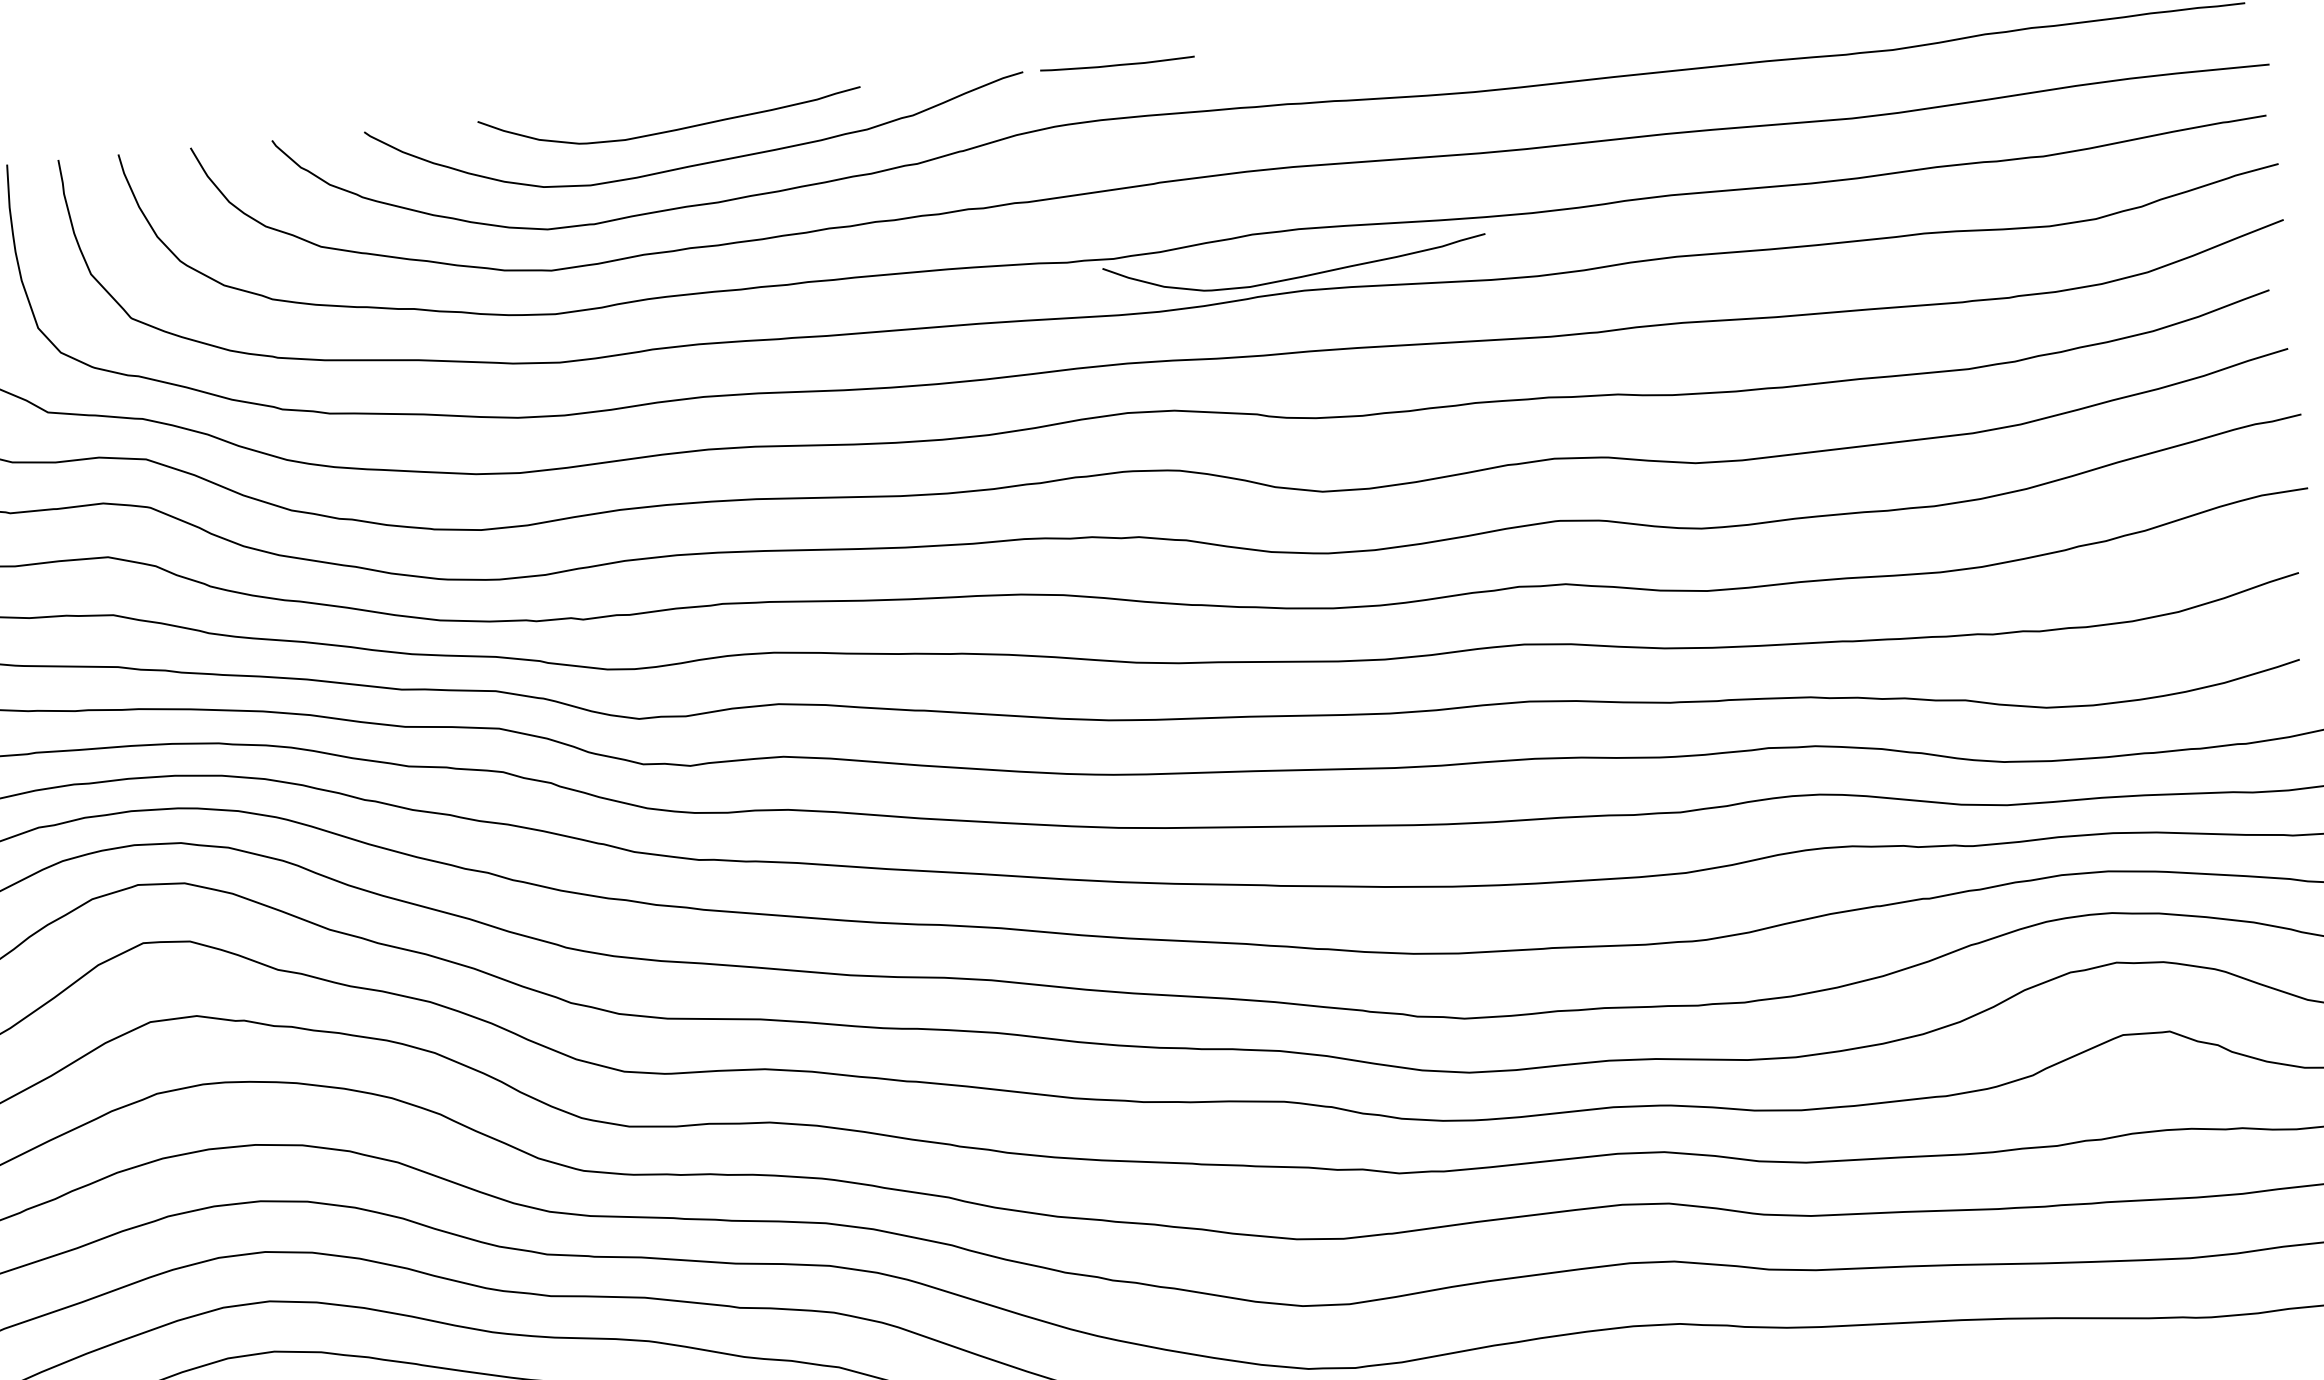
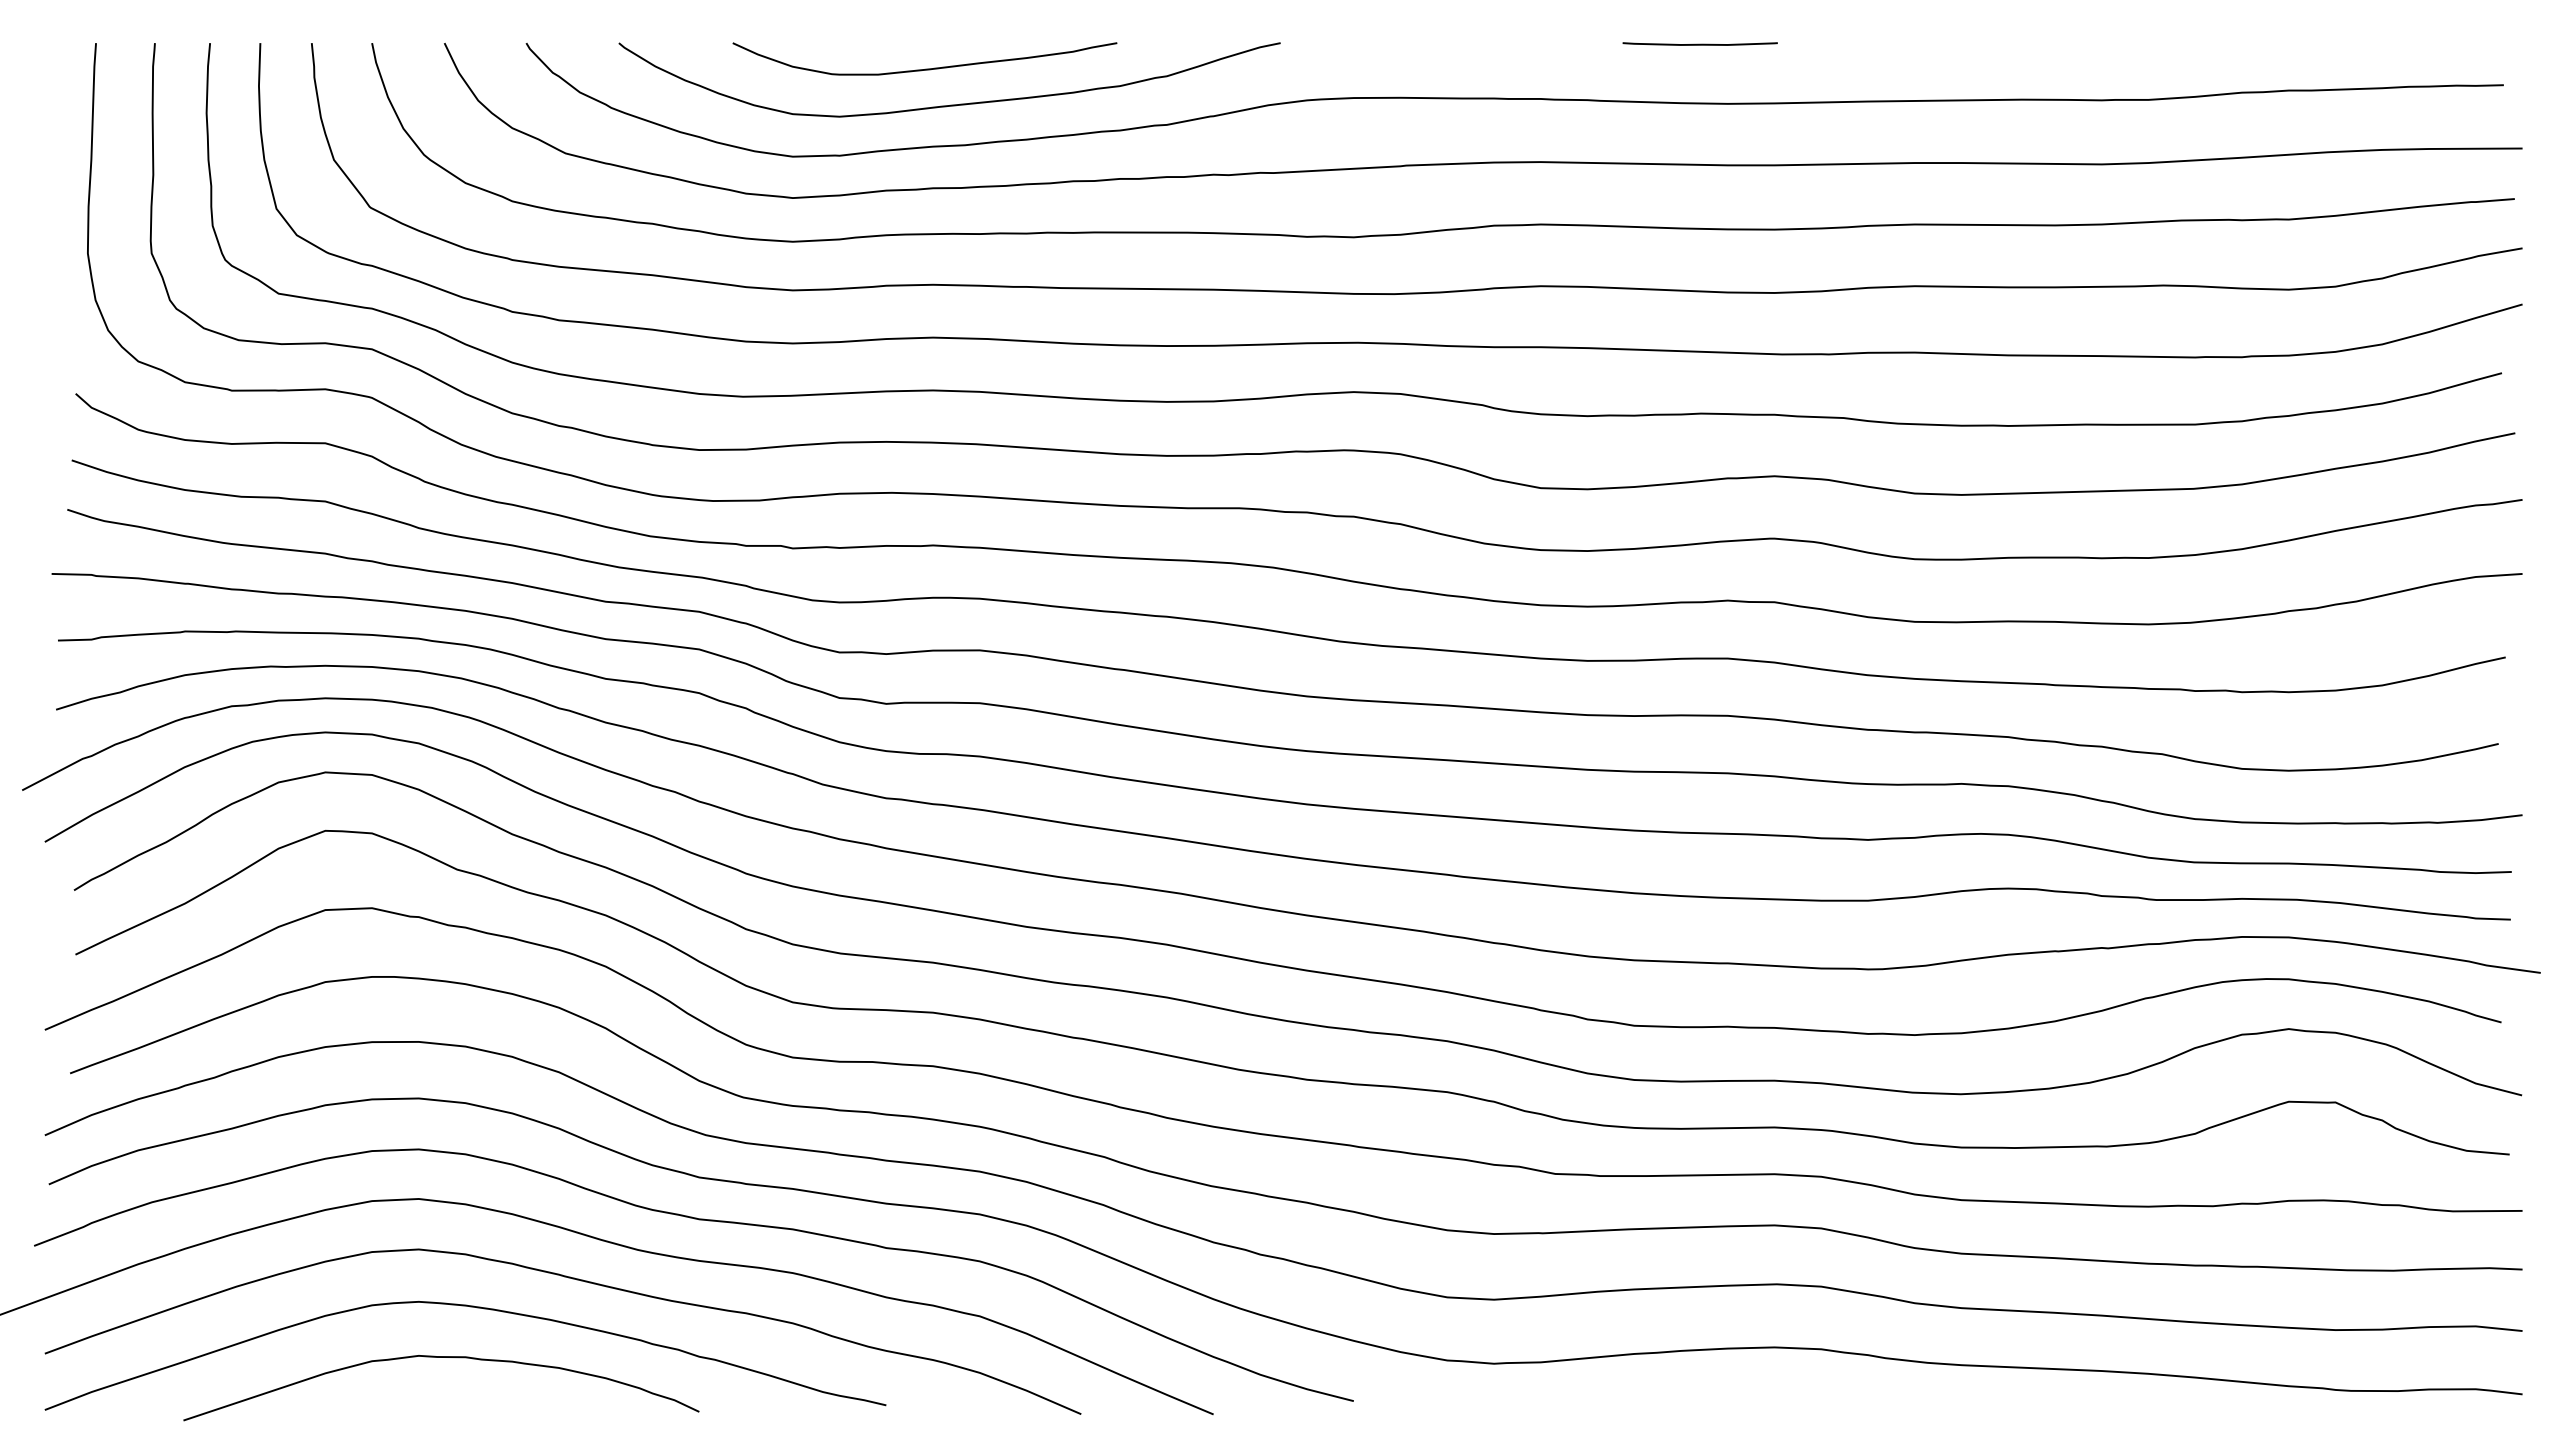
line: (1116, 64) -> (1699, 43), moved
curve: (1296, 276) -> (1534, 271), removed

